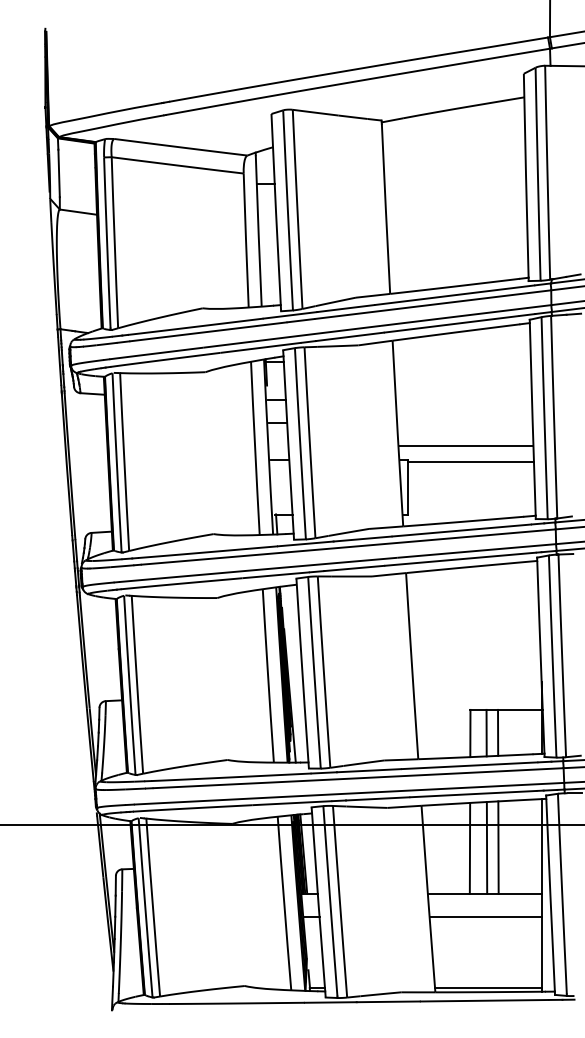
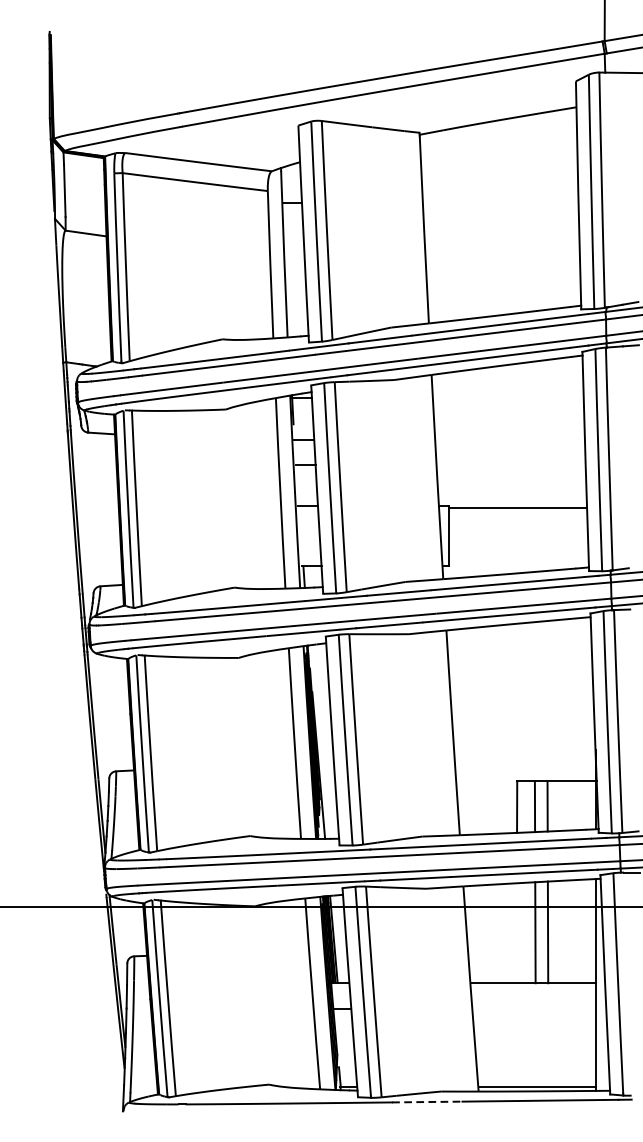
line: (465, 445) -> (511, 490), removed
line: (469, 847) -> (516, 932), removed
line: (485, 916) -> (533, 1008), removed
line: (388, 1001) -> (427, 1101), solid -> dashed

